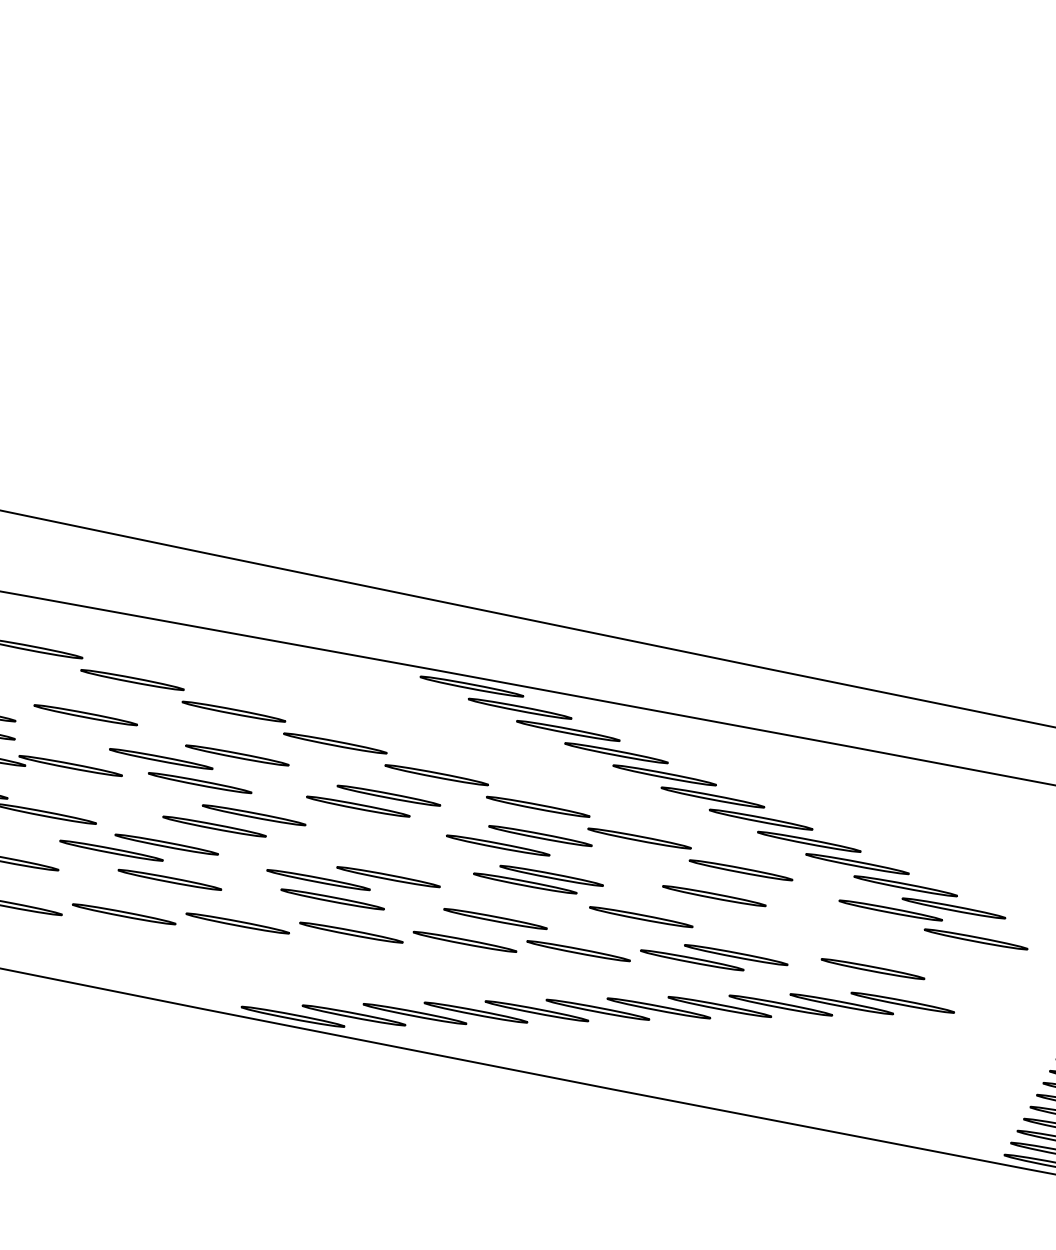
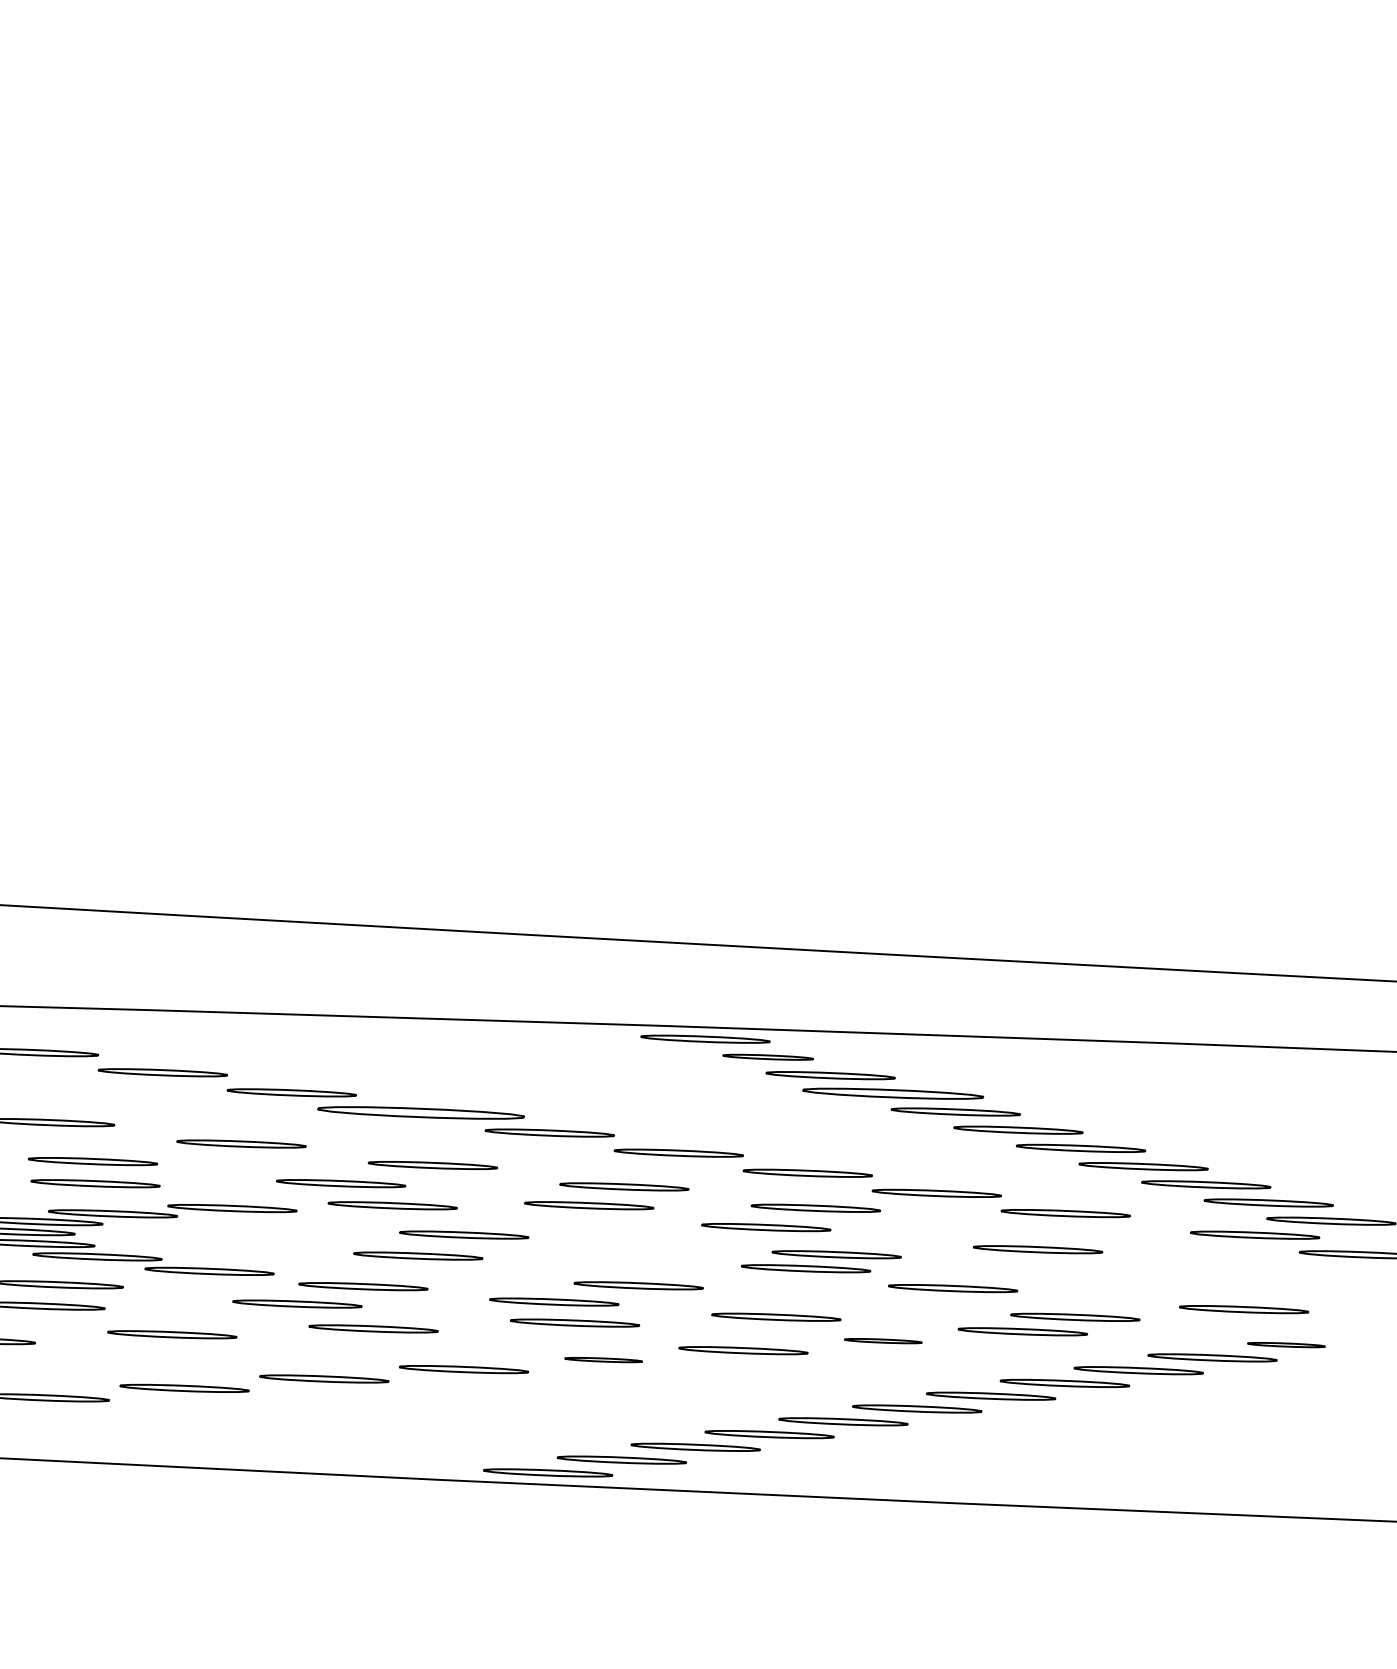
part: (520, 708) -> (768, 1056), size x0.7
part: (233, 711) -> (420, 1112), size x1.6
part: (616, 752) -> (893, 1093), size x1.4
part: (351, 932) -> (603, 1359), size x0.6
part: (578, 950) -> (883, 1340), size x0.6
part: (902, 1002) -> (1286, 1344), size x0.6

